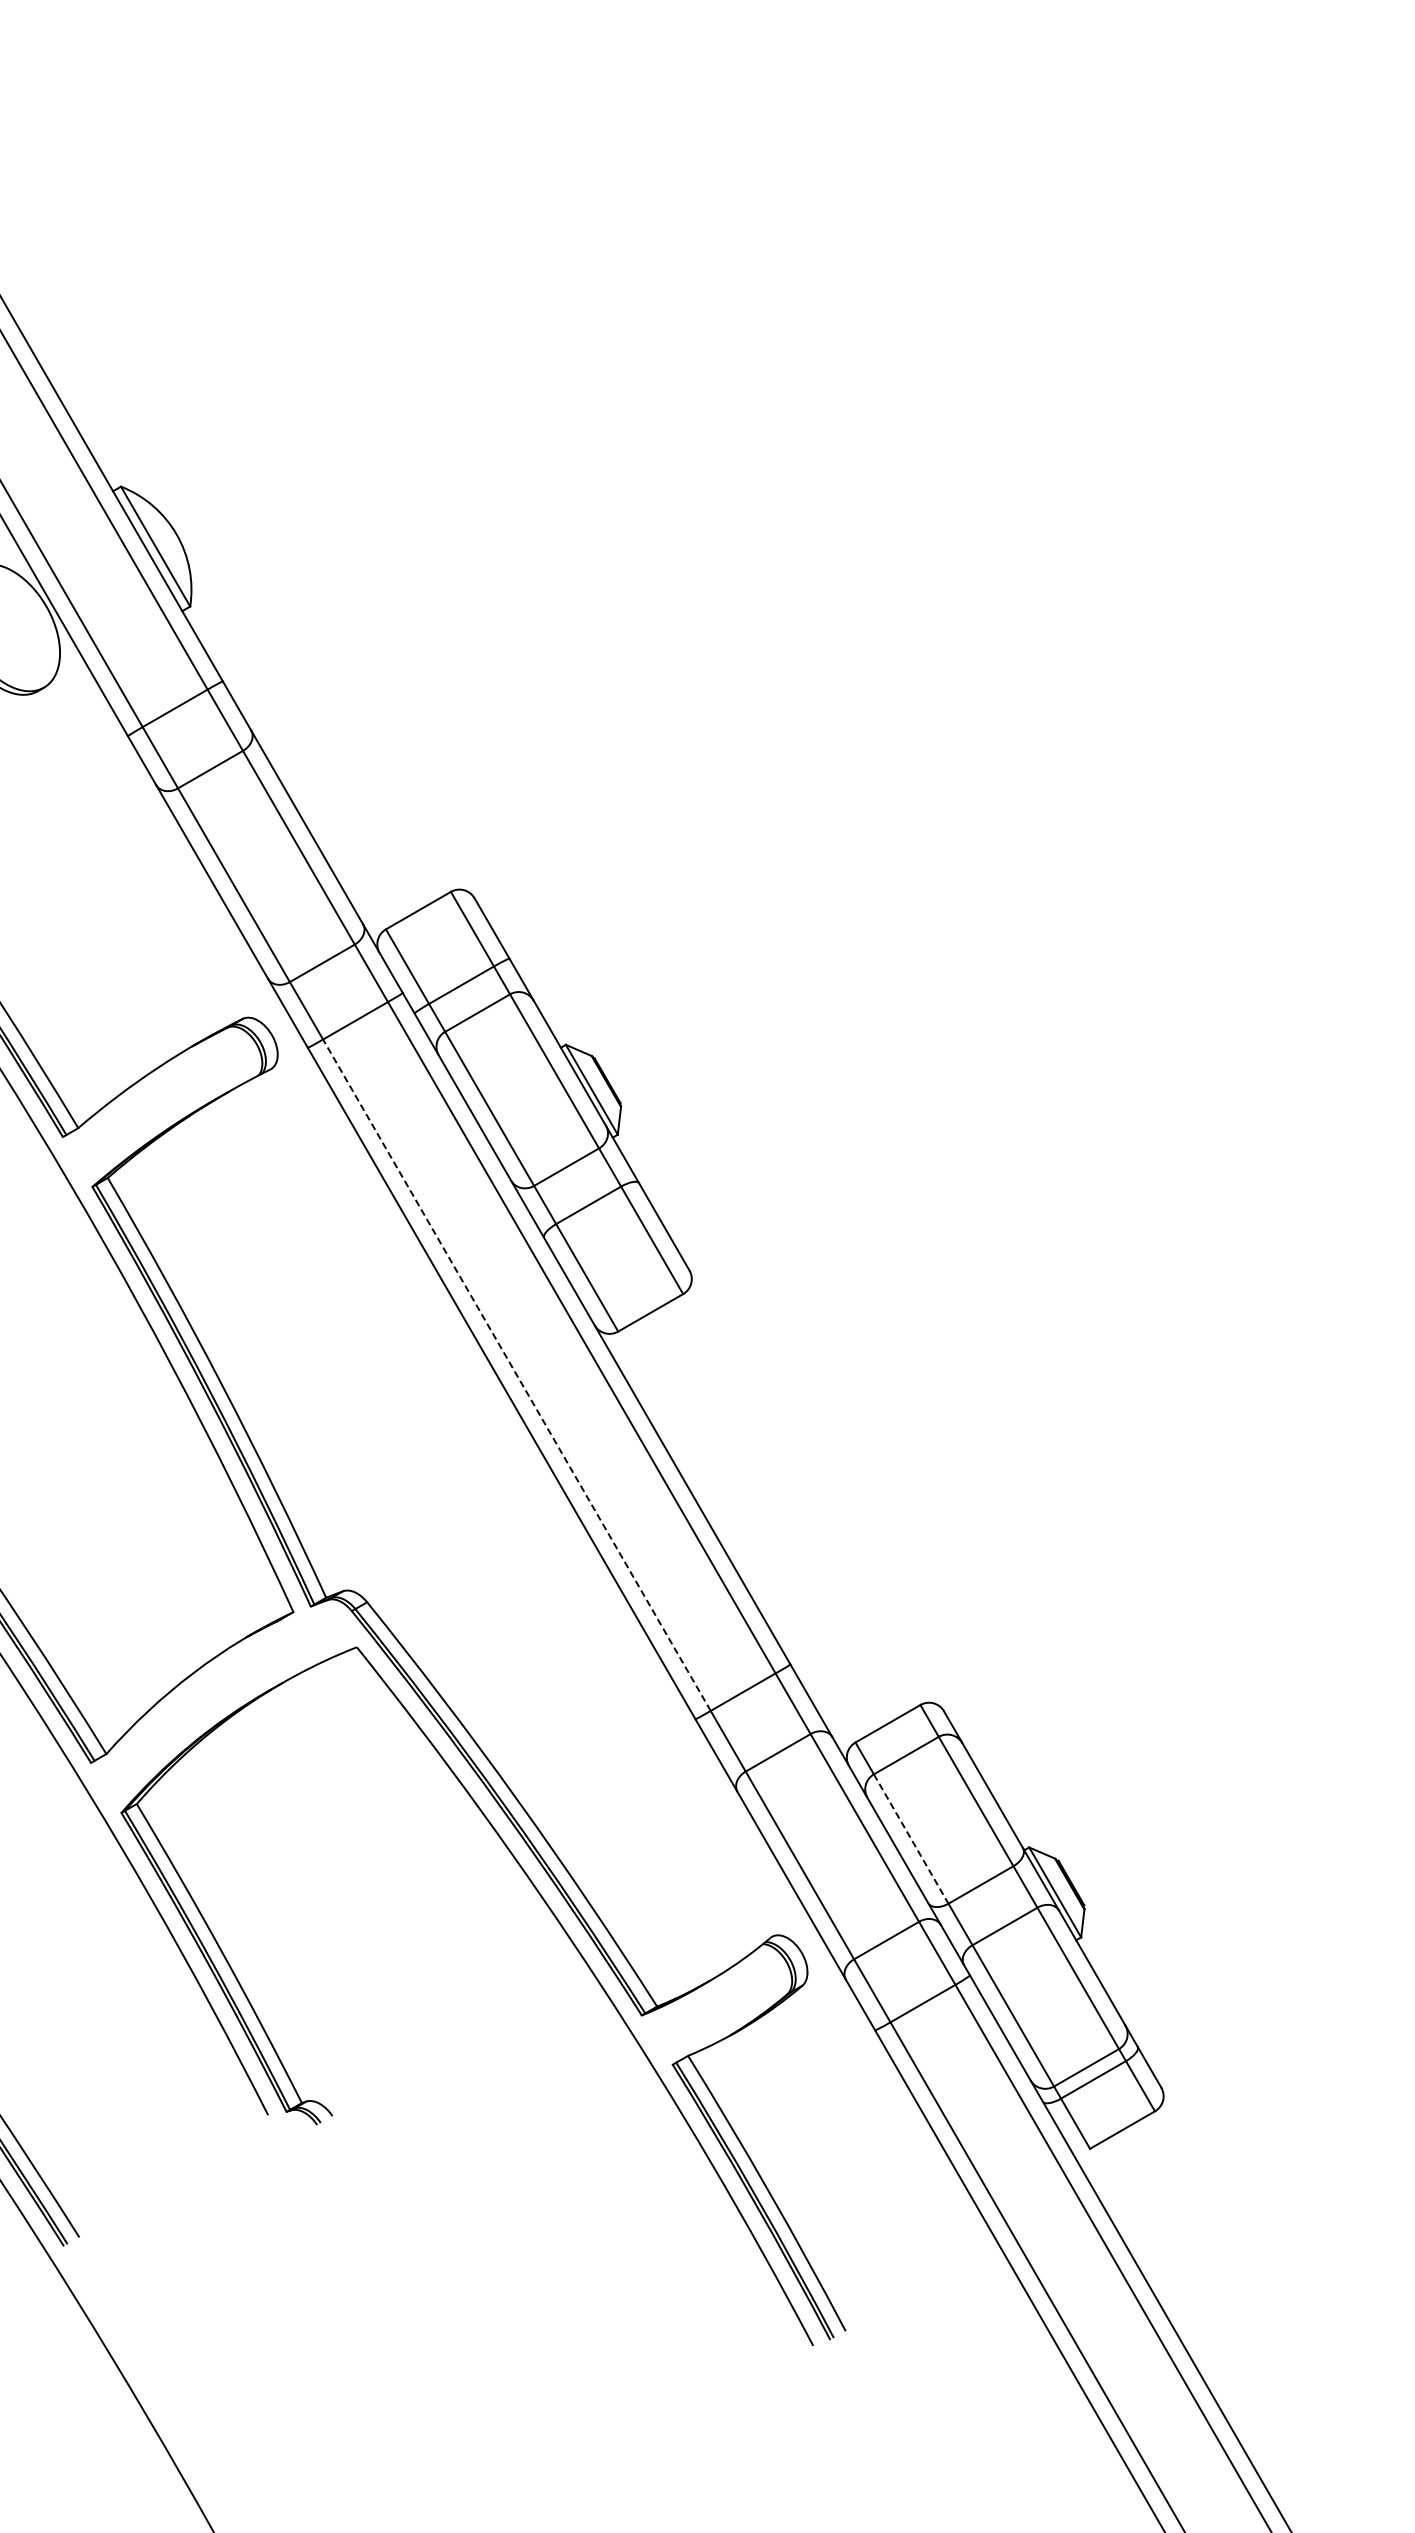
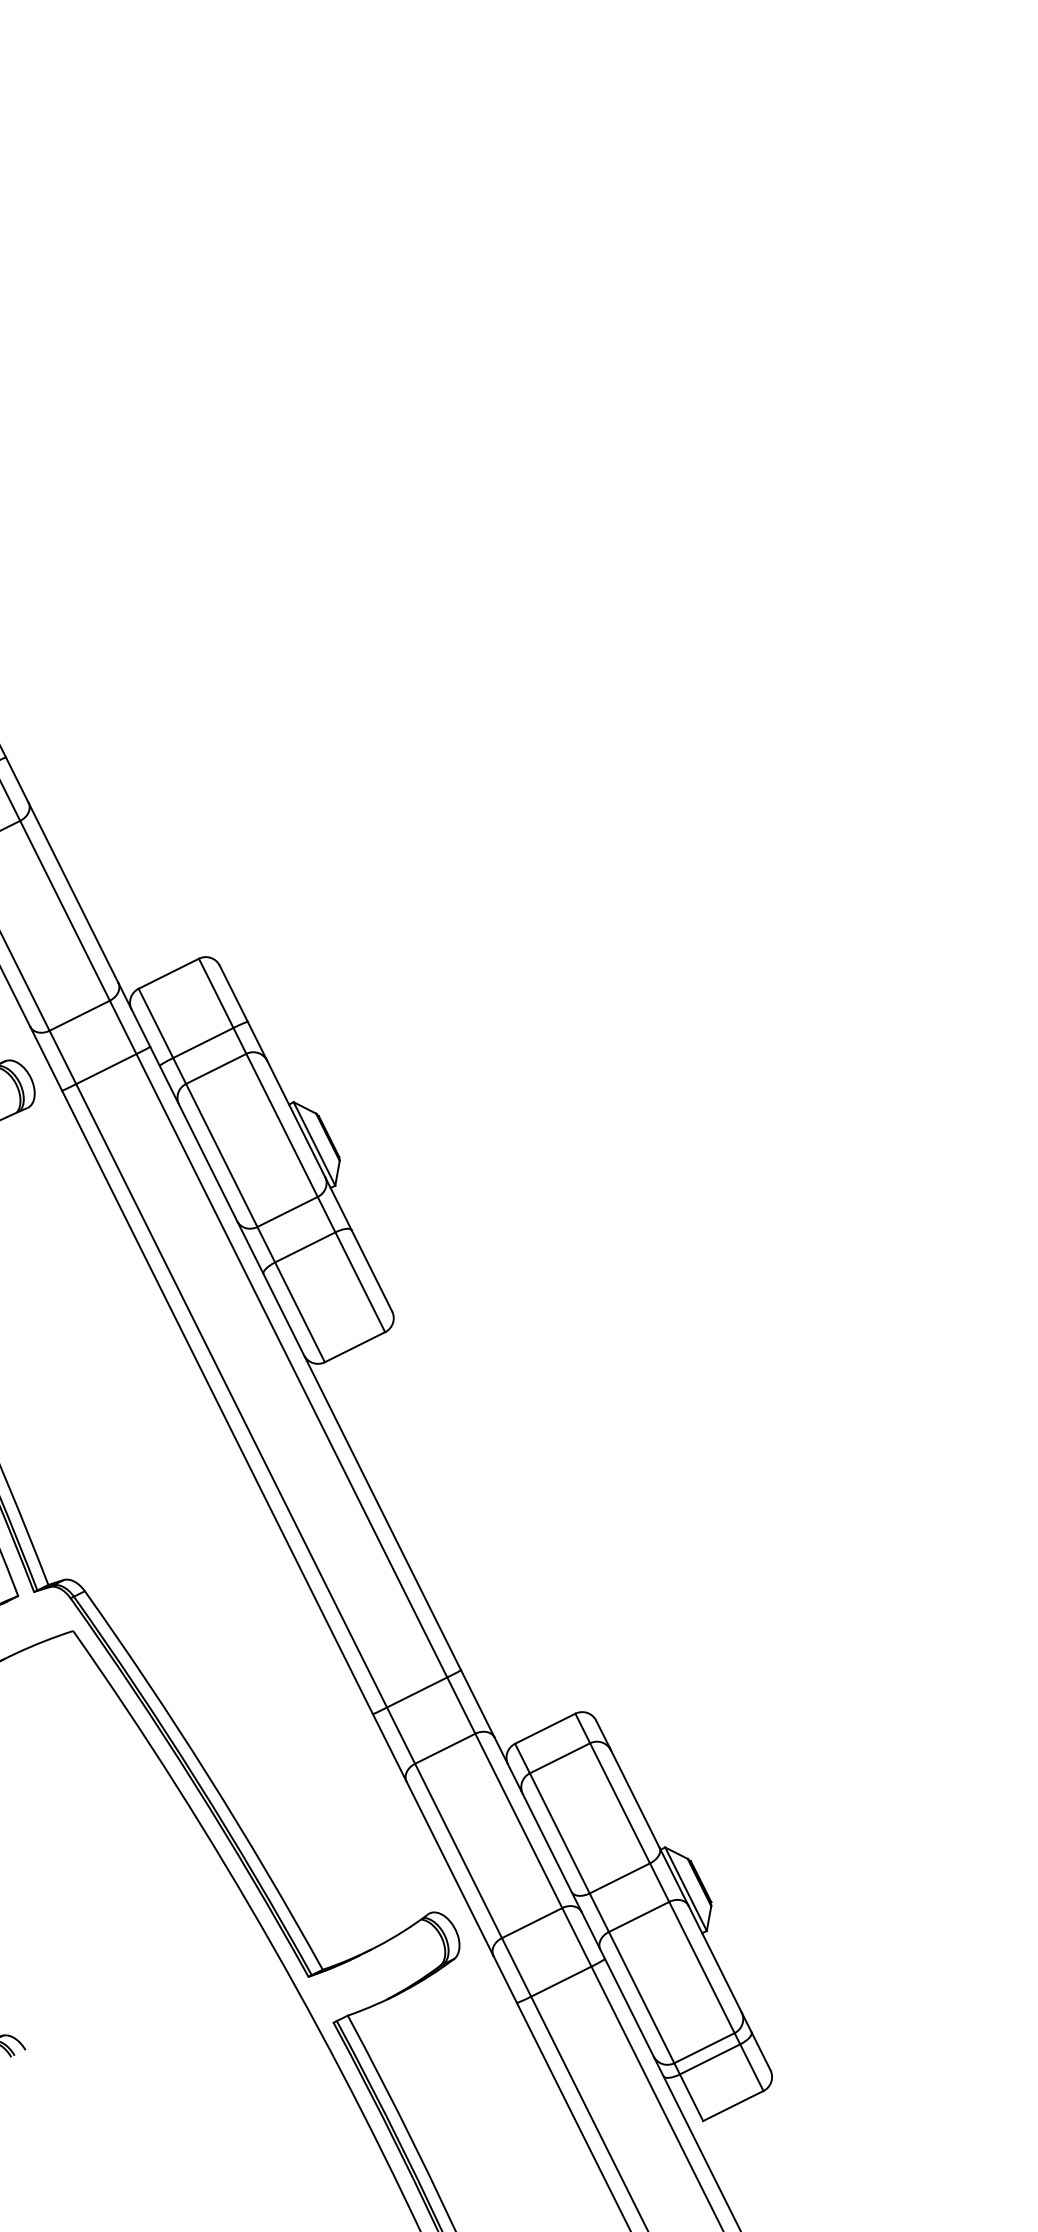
line: (516, 1375) -> (231, 1396), dashed -> solid
line: (911, 1839) -> (560, 1833), dashed -> solid

